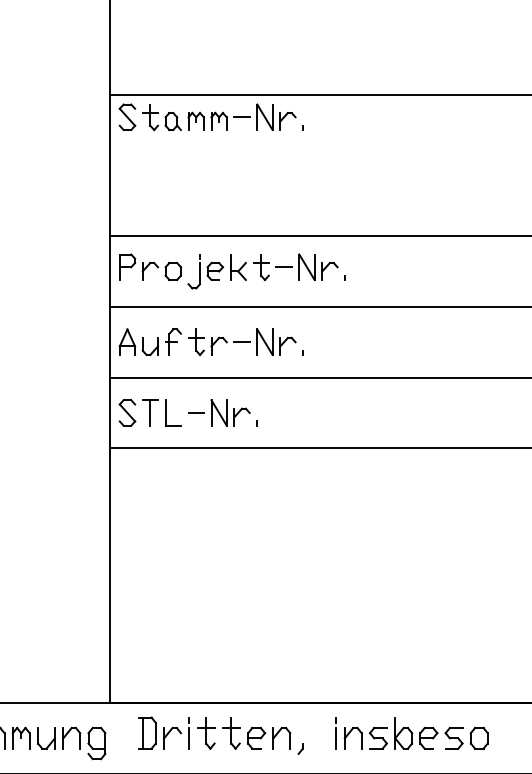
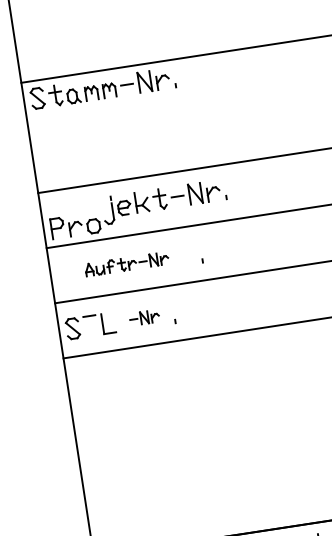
part: (150, 266) -> (75, 225), moved
part: (207, 342) -> (126, 264), size x0.6
line: (150, 412) -> (90, 325), removed
part: (219, 412) -> (144, 317), size x0.6

